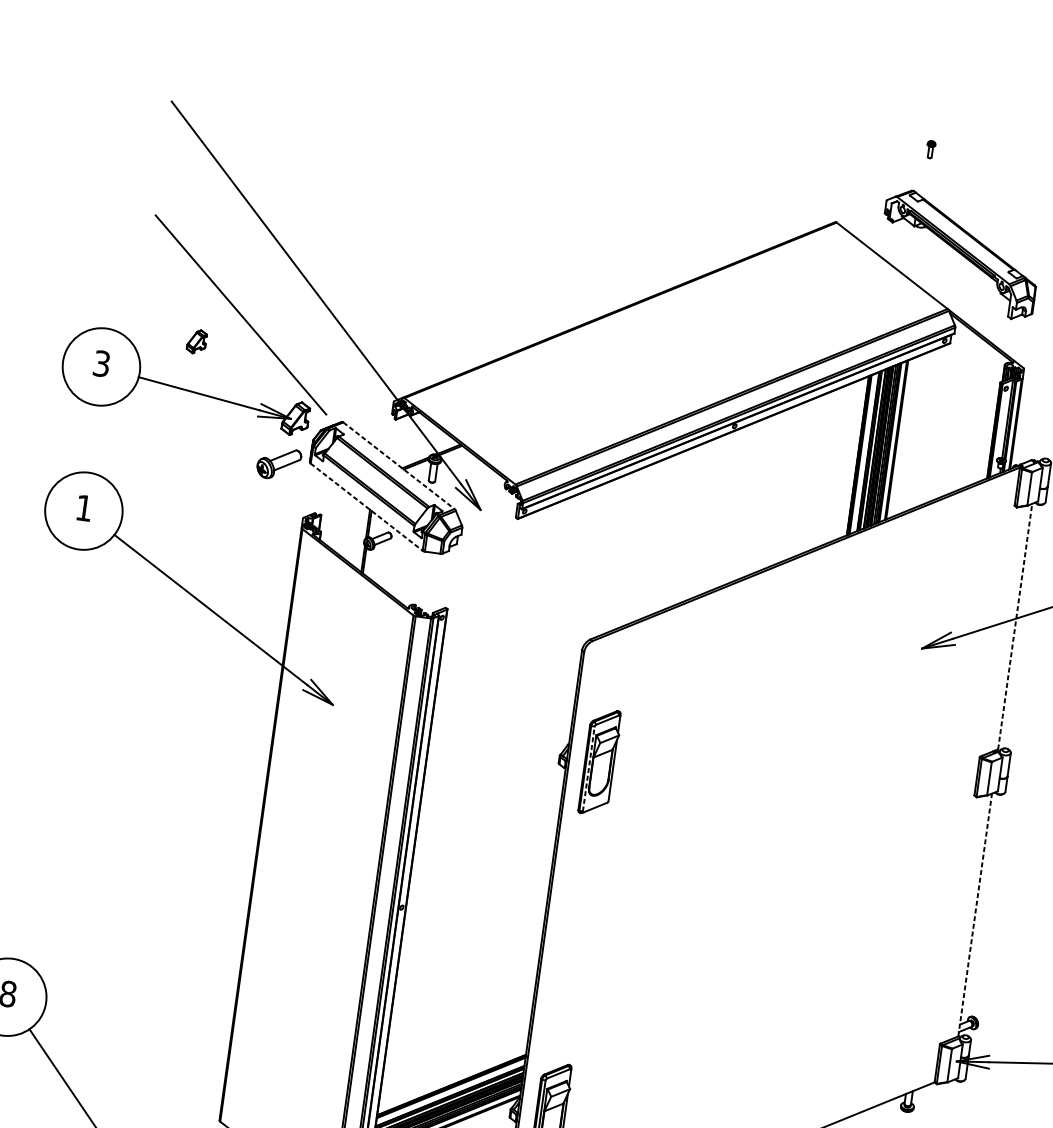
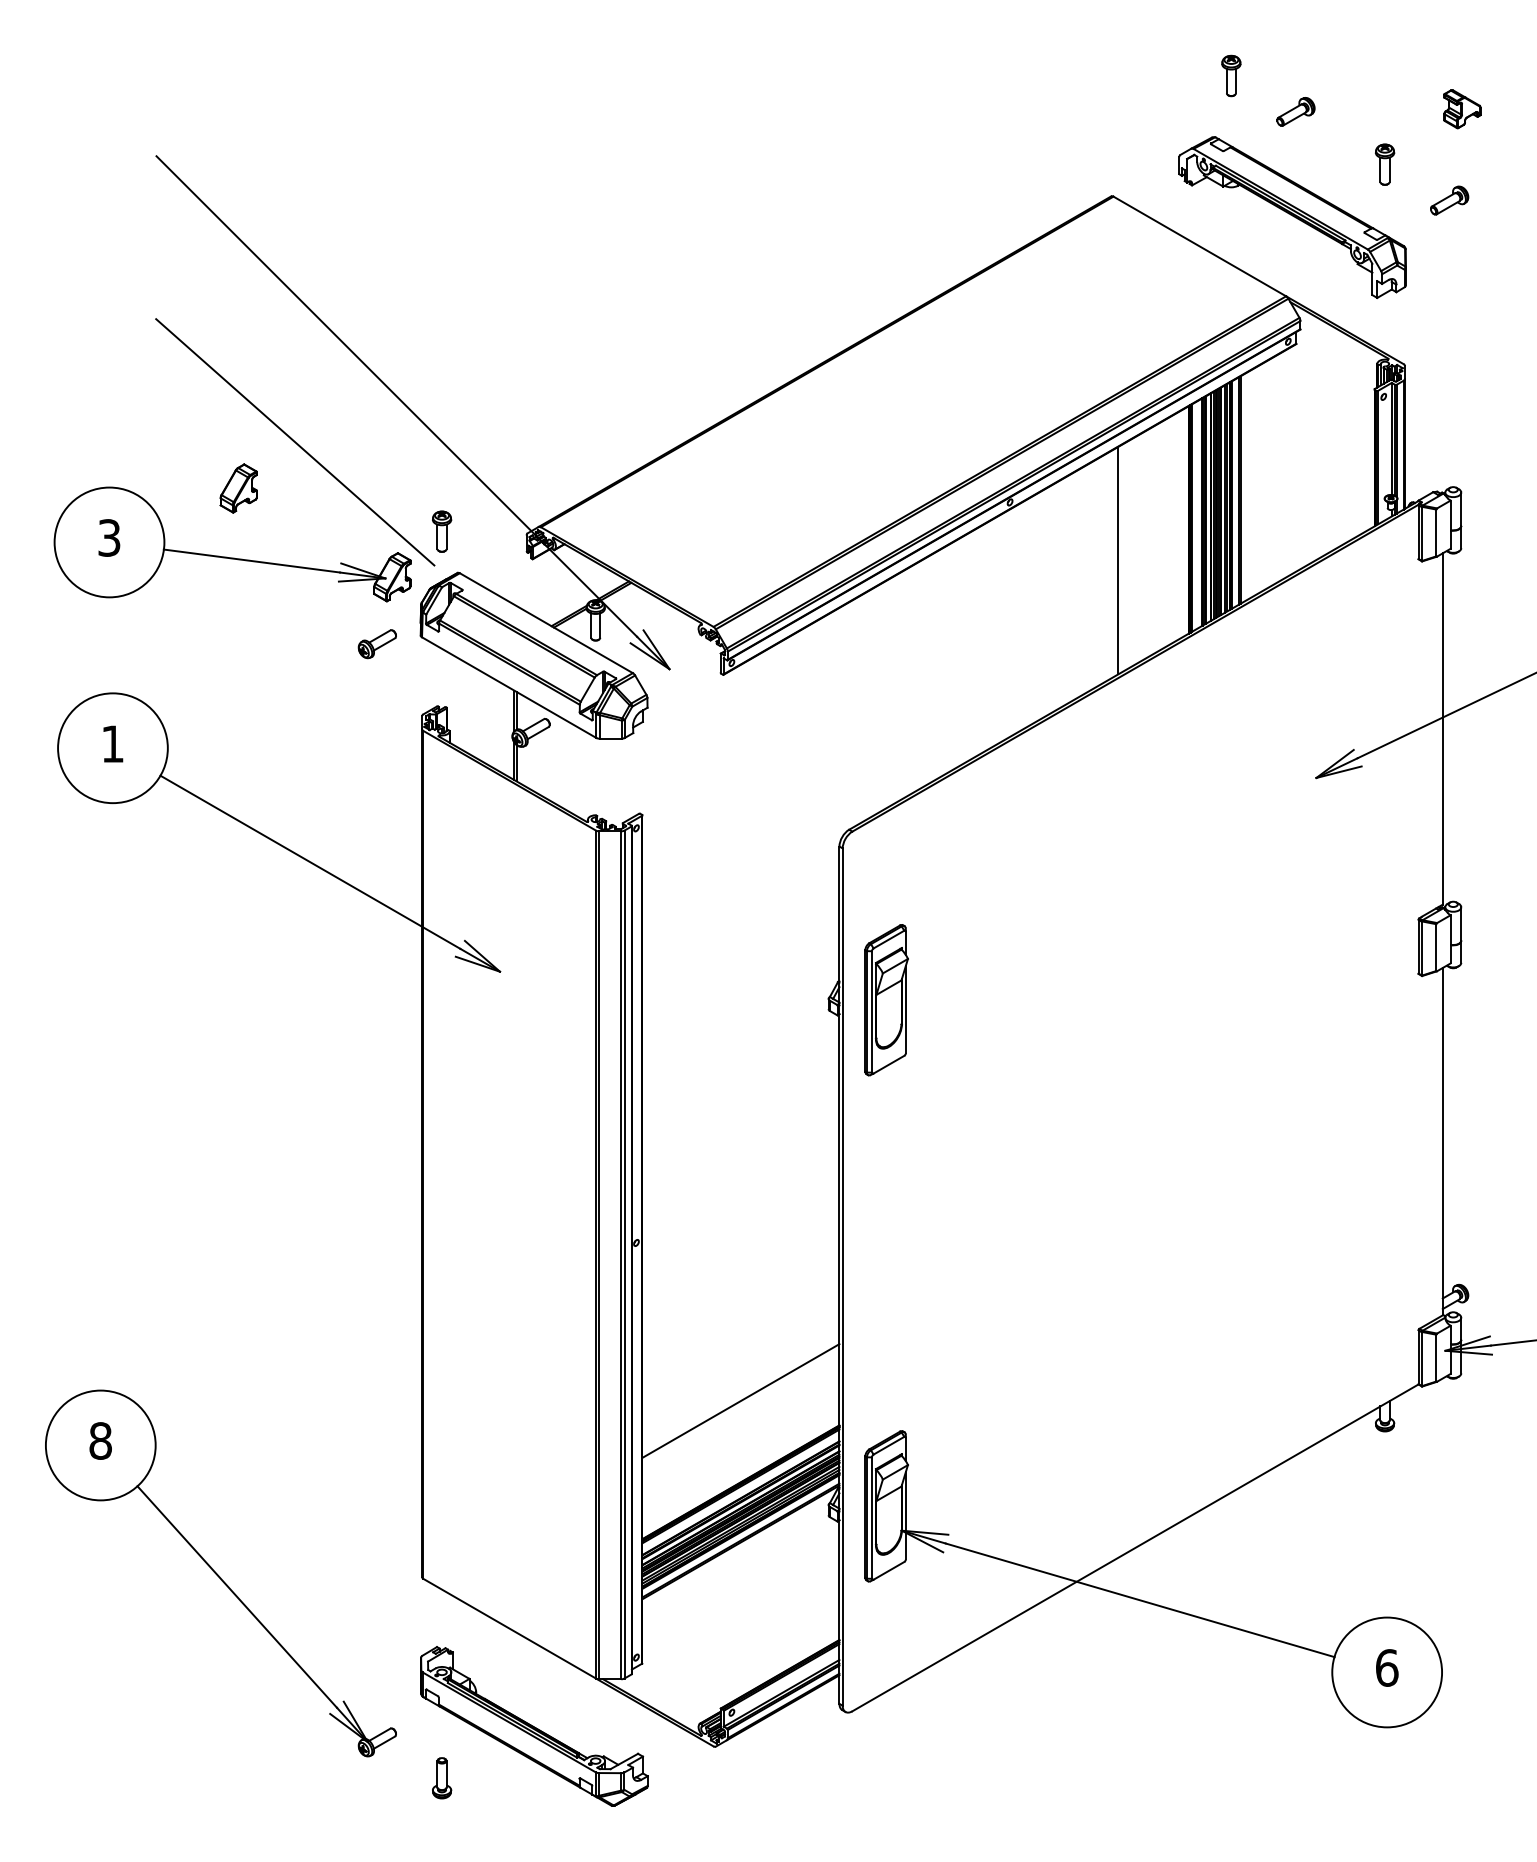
part: (930, 149) -> (1231, 75), size x1.67
part: (972, 180) -> (1295, 111), added
part: (1029, 226) -> (1385, 164), added
part: (196, 341) -> (238, 488), size x1.43
part: (335, 391) -> (442, 531), added
part: (278, 464) -> (376, 644), size x0.62
line: (399, 465) -> (546, 623), dashed -> solid
line: (804, 477) -> (1118, 560), added
line: (366, 507) -> (509, 687), dashed -> solid
line: (1014, 626) -> (1442, 729), dashed -> solid
line: (588, 768) -> (871, 1011), dashed -> solid
line: (974, 914) -> (1442, 1141), dashed -> solid
line: (459, 1027) -> (740, 1400), added

